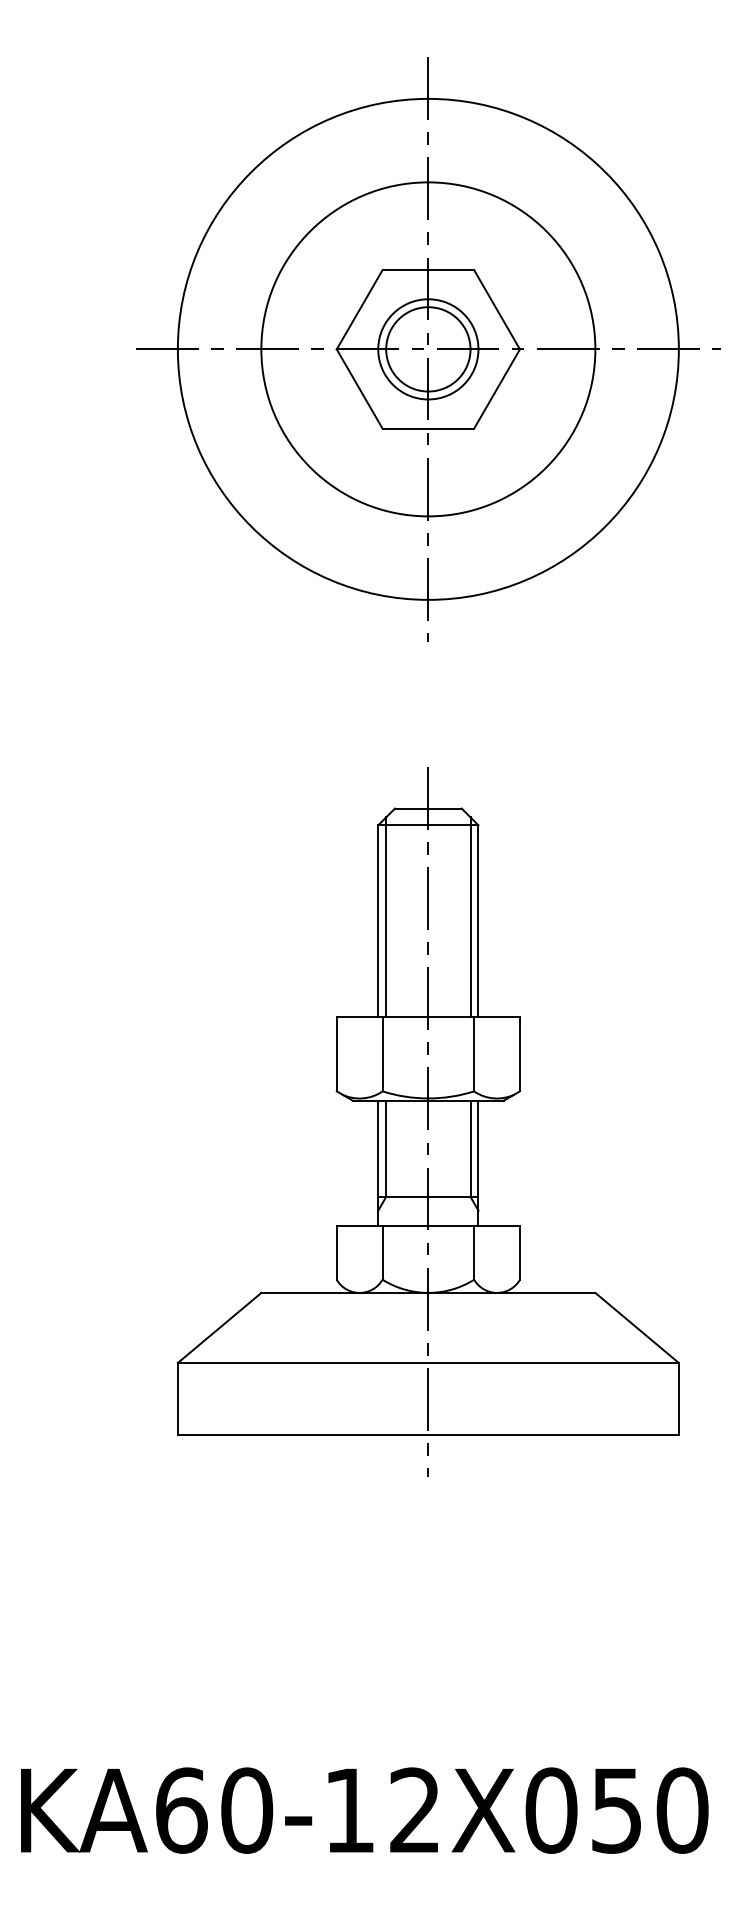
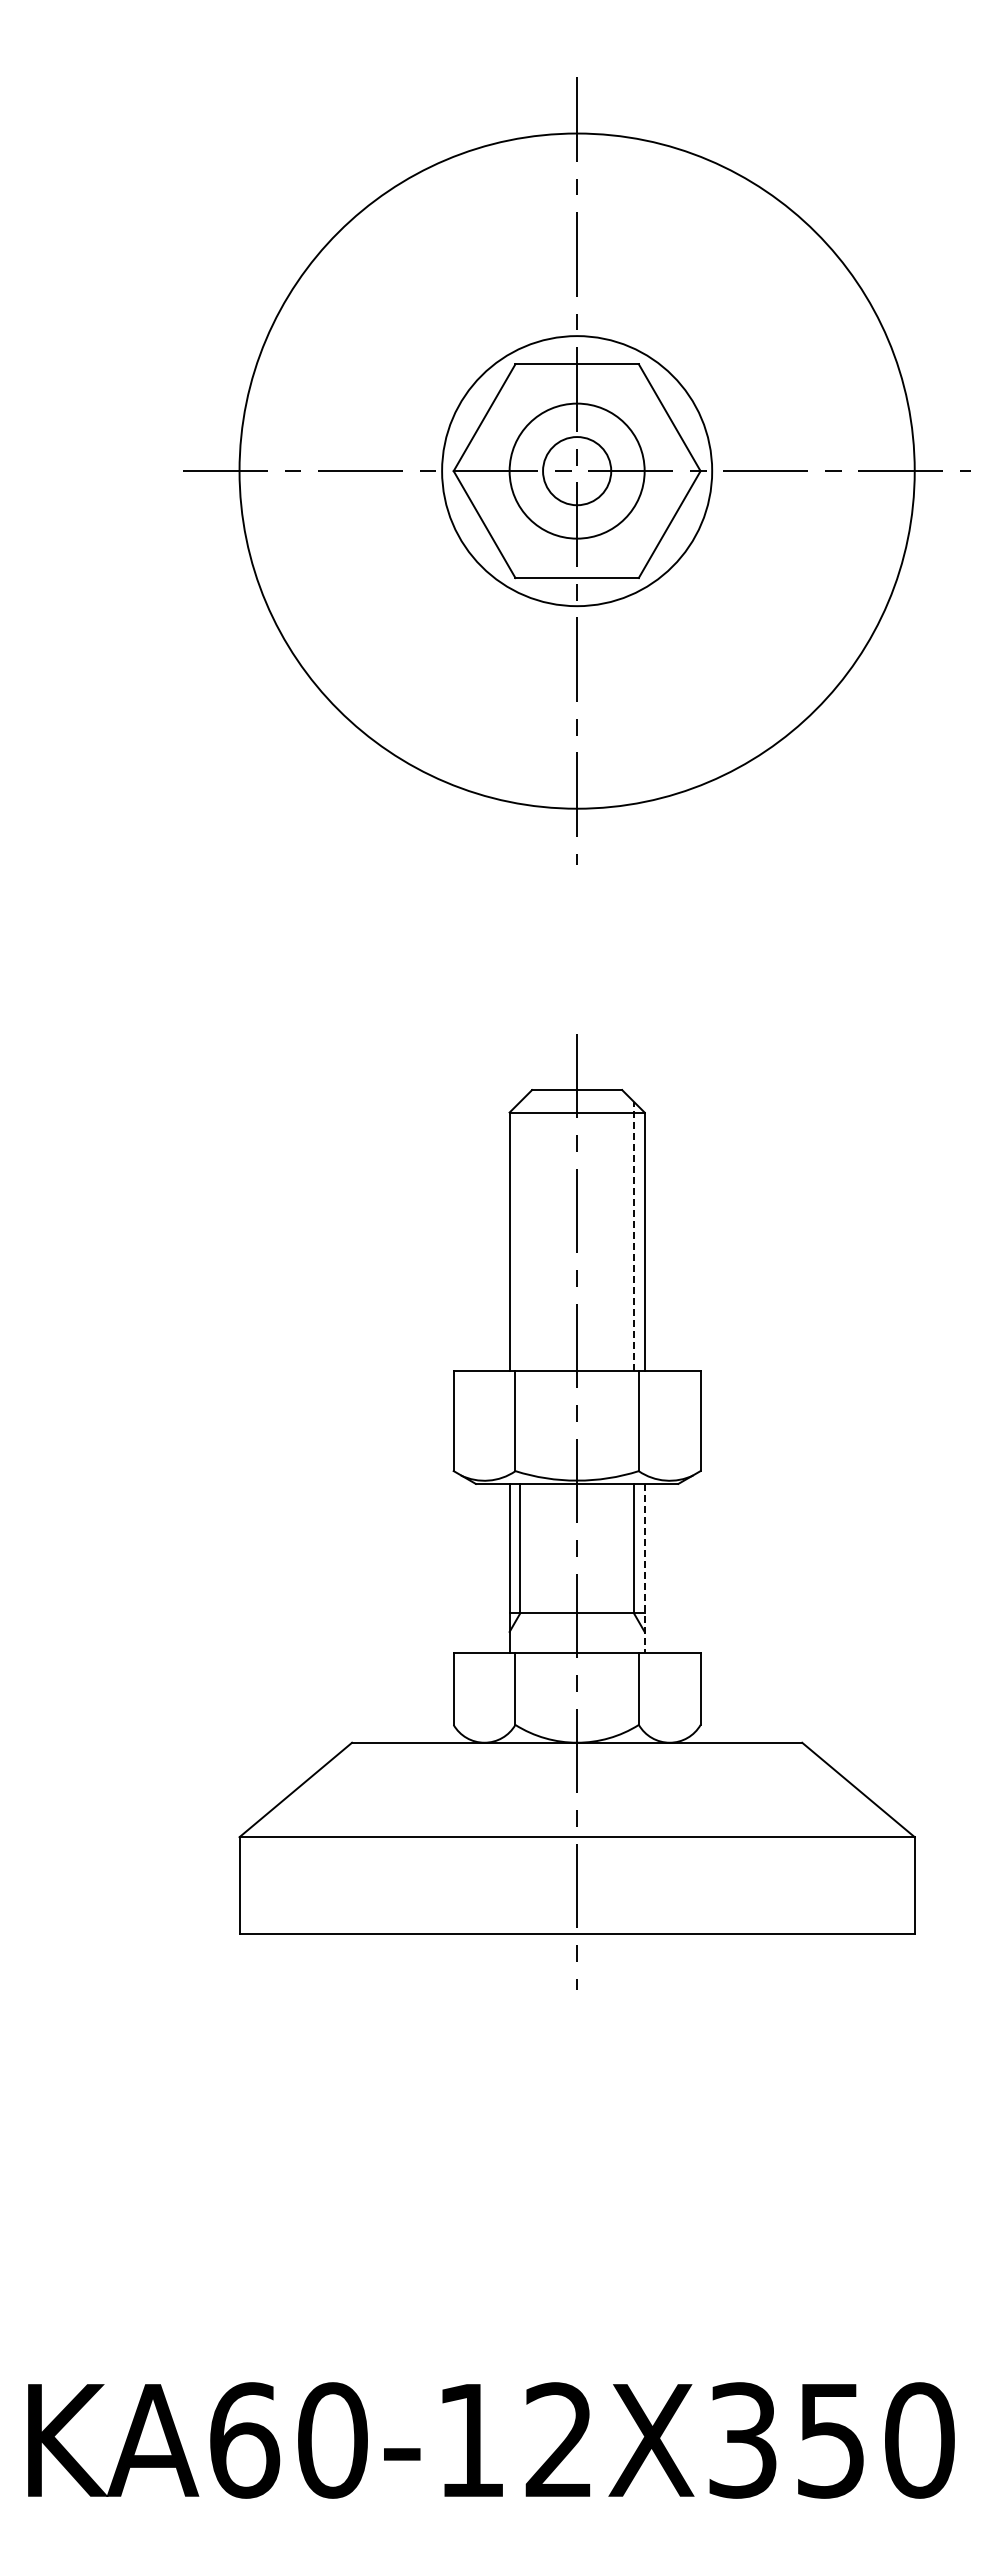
circle: (427, 348) -> (576, 470), size x0.6
circle: (428, 349) -> (577, 471), size x0.6
line: (386, 917) -> (520, 1236), removed
line: (470, 917) -> (633, 1236), solid -> dashed
line: (478, 1163) -> (644, 1568), solid -> dashed
text: (551, 1810) -> (743, 2440), KA60-12X050 -> KA60-12X350

